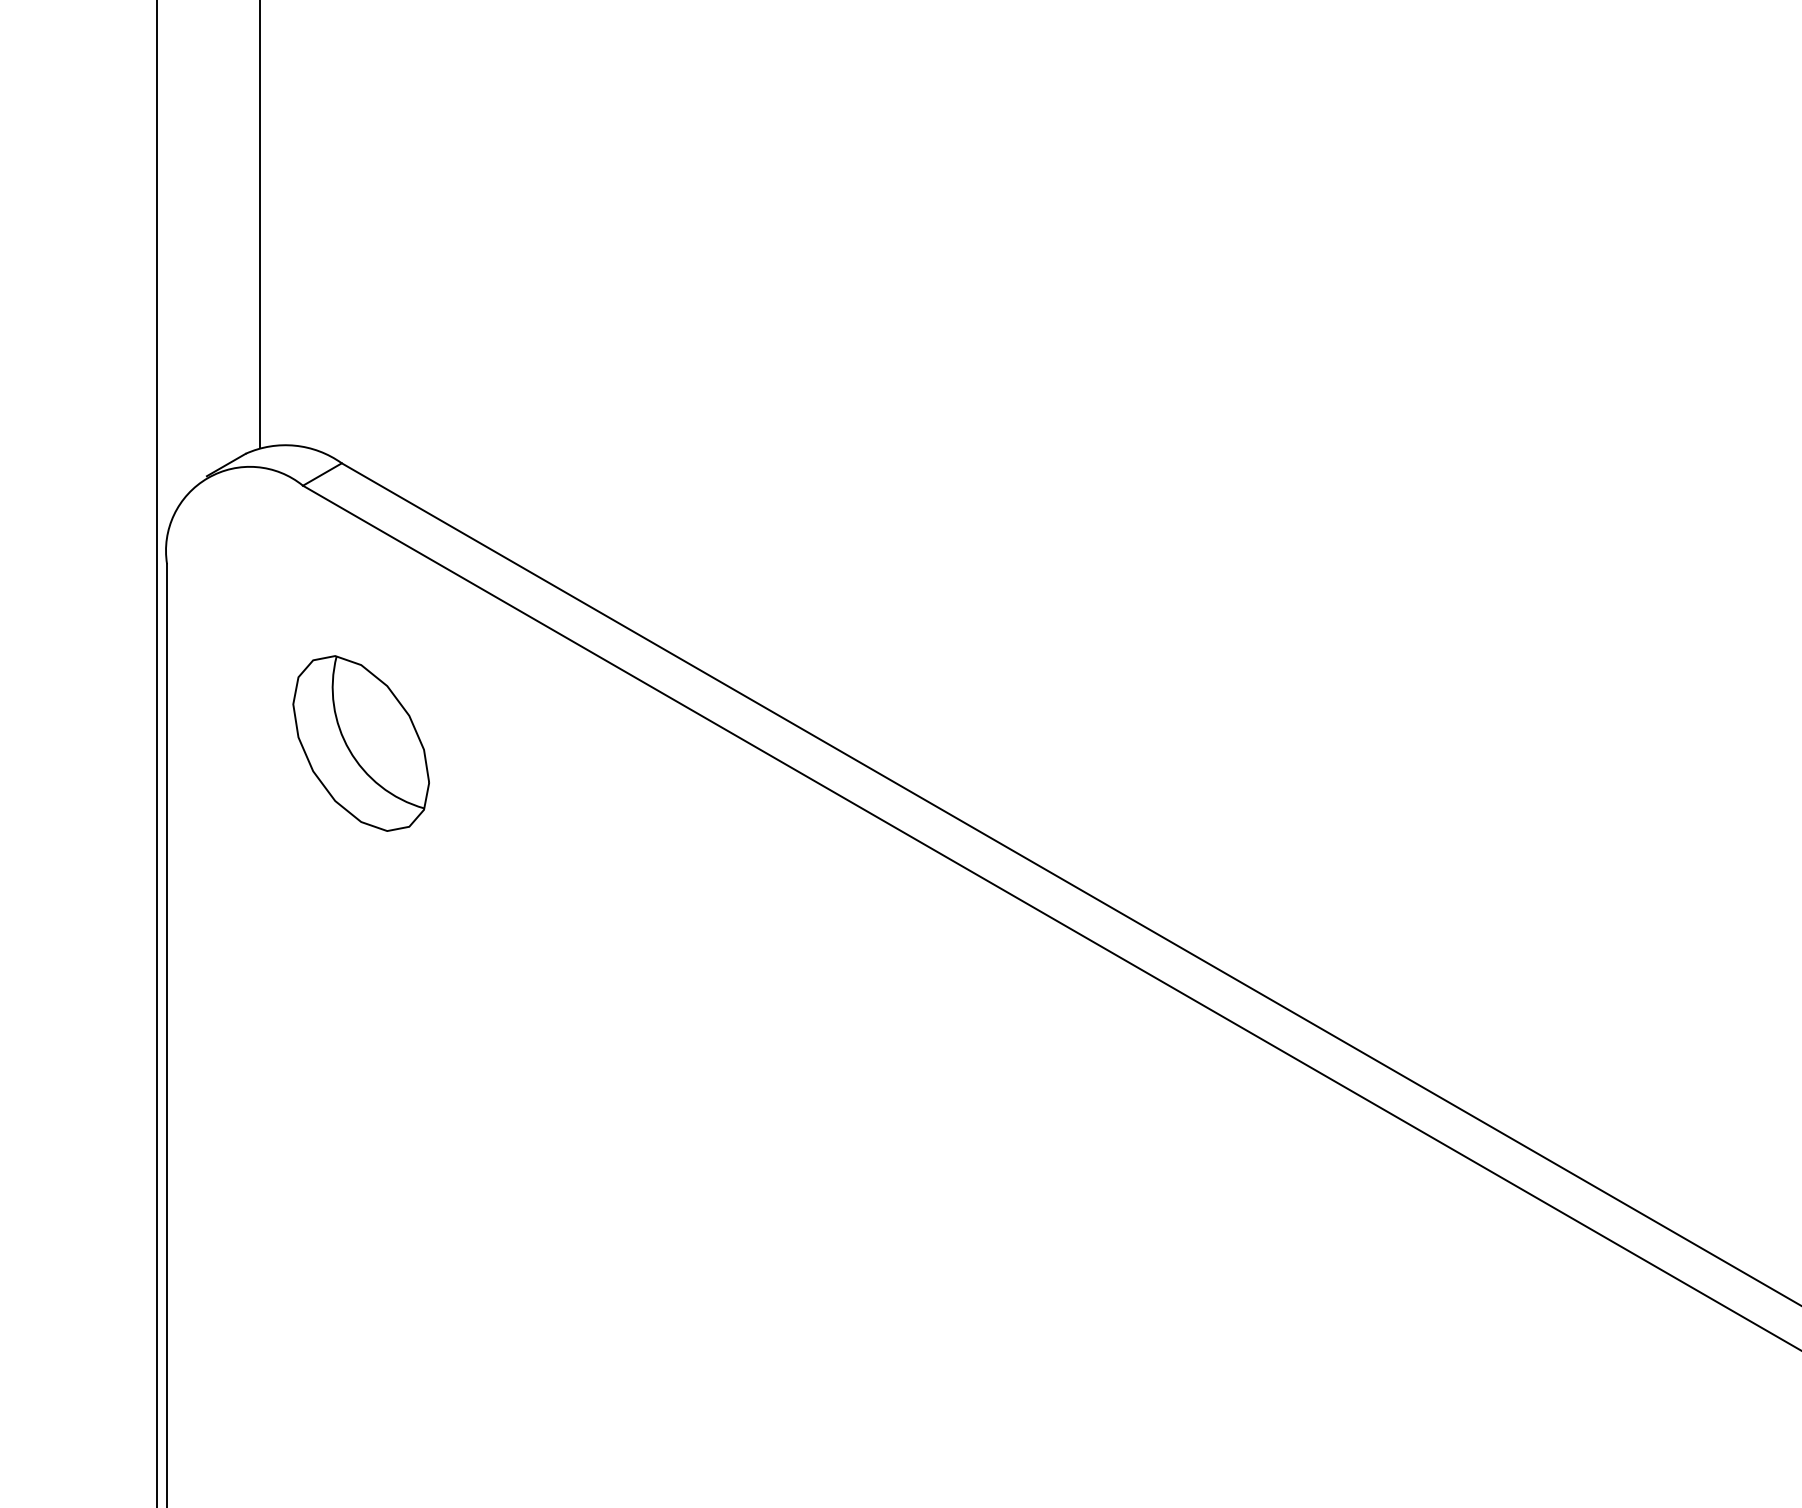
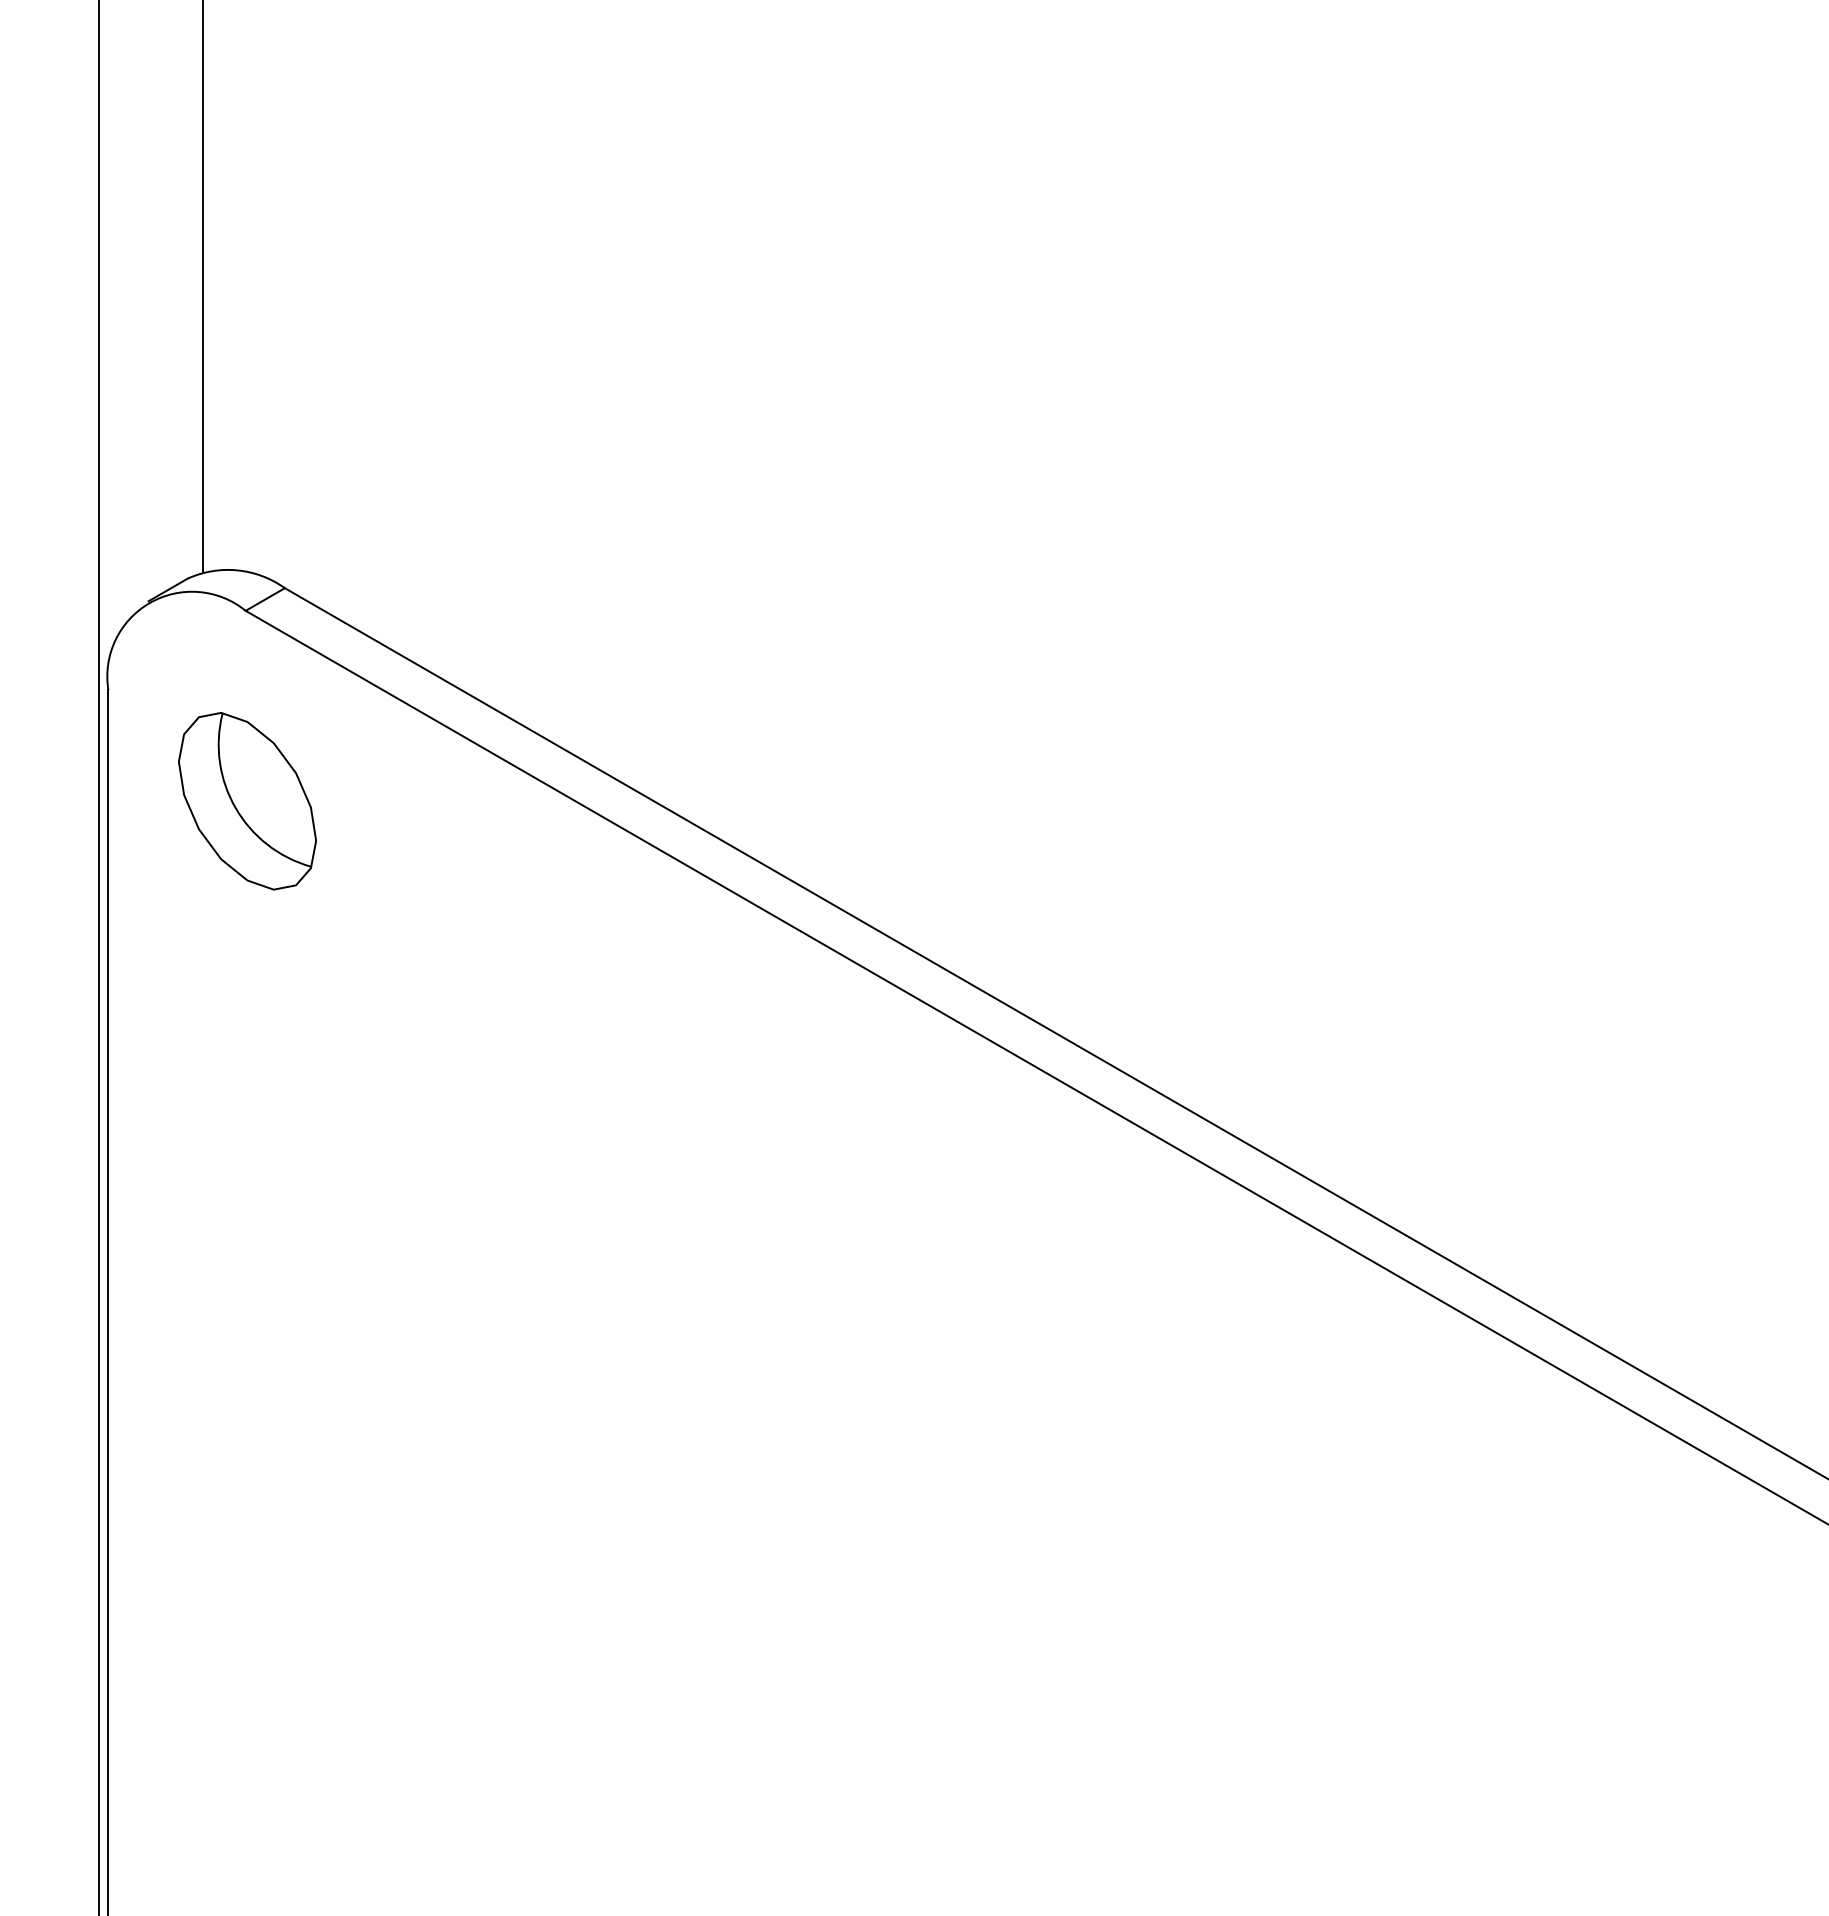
part: (361, 743) -> (247, 801), moved

